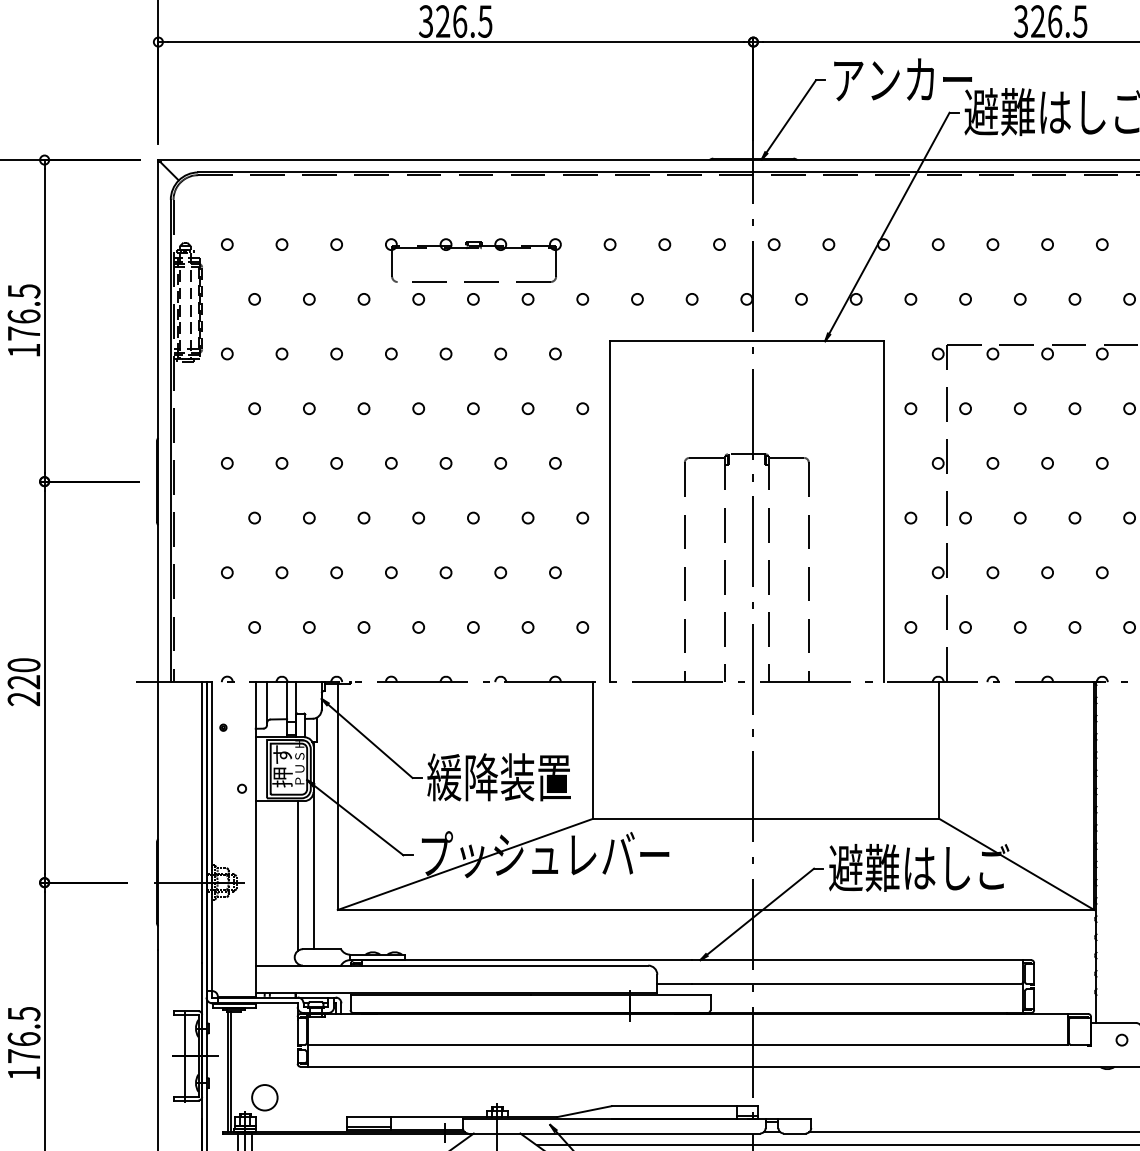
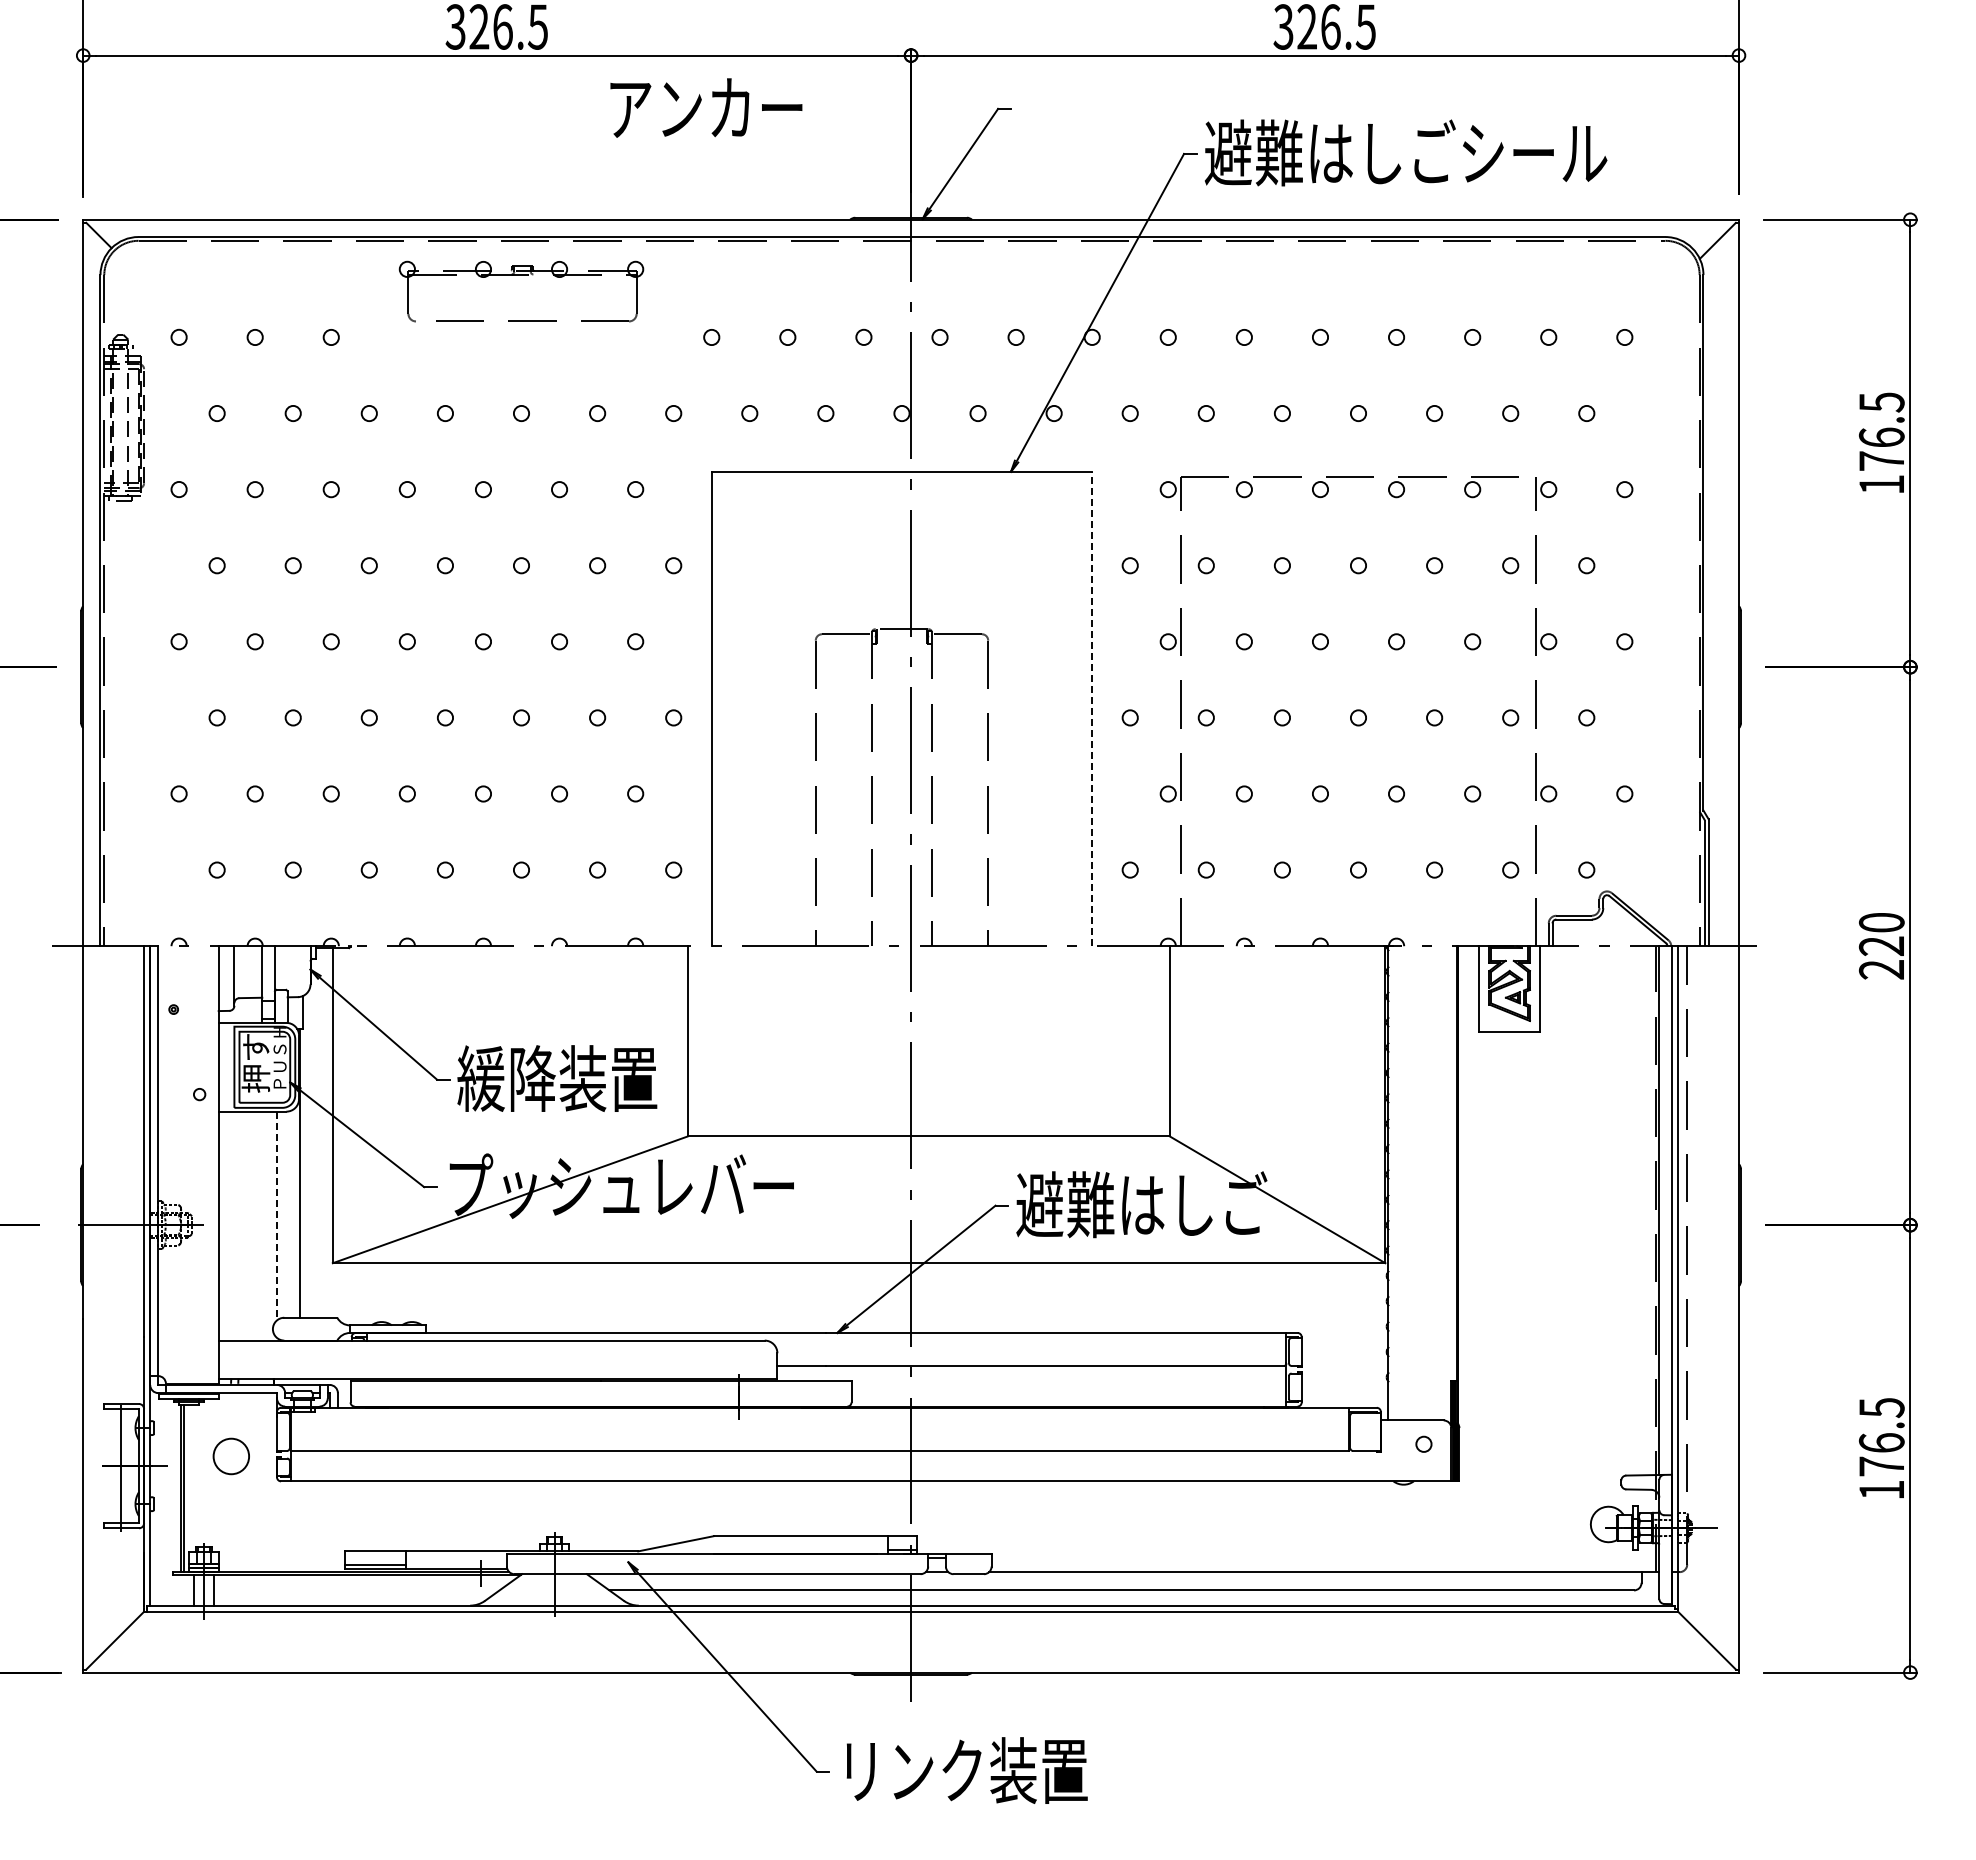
text: (903, 79) -> (706, 107), moved
part: (473, 249) -> (521, 275), moved
line: (883, 511) -> (1092, 708), solid -> dashed
line: (297, 876) -> (276, 1216), solid -> dashed
circle: (264, 1097) -> (230, 1456), moved

